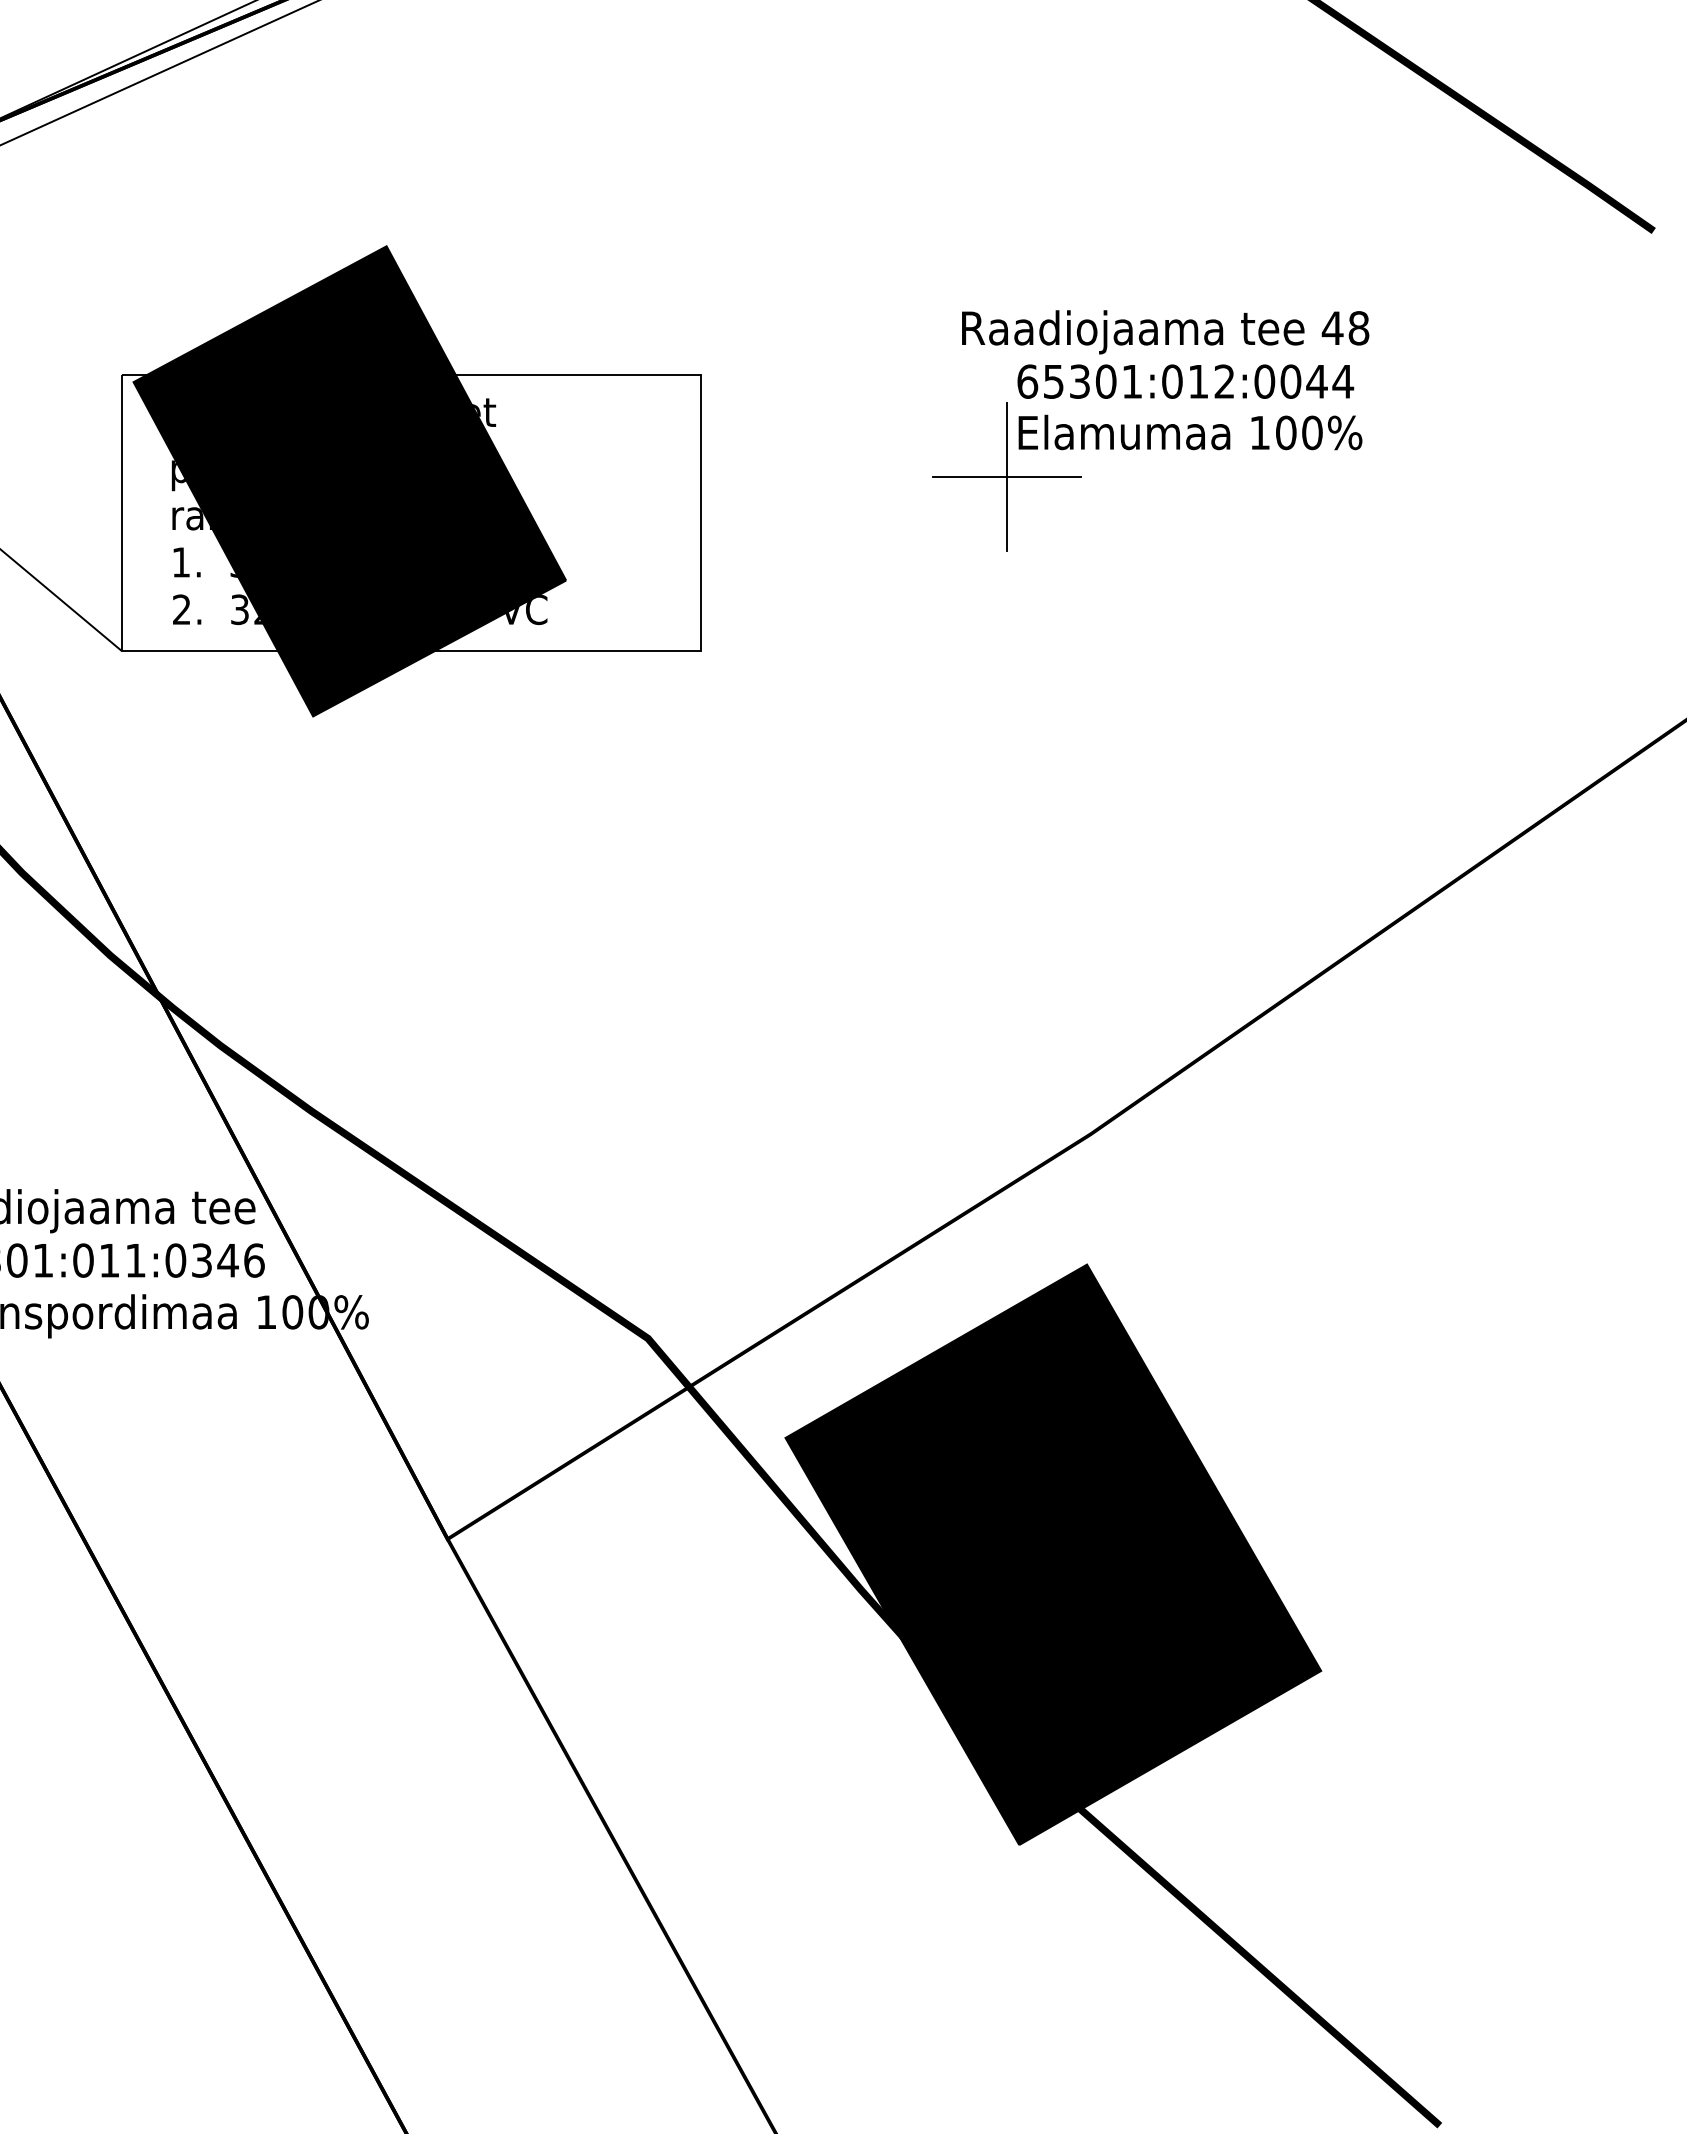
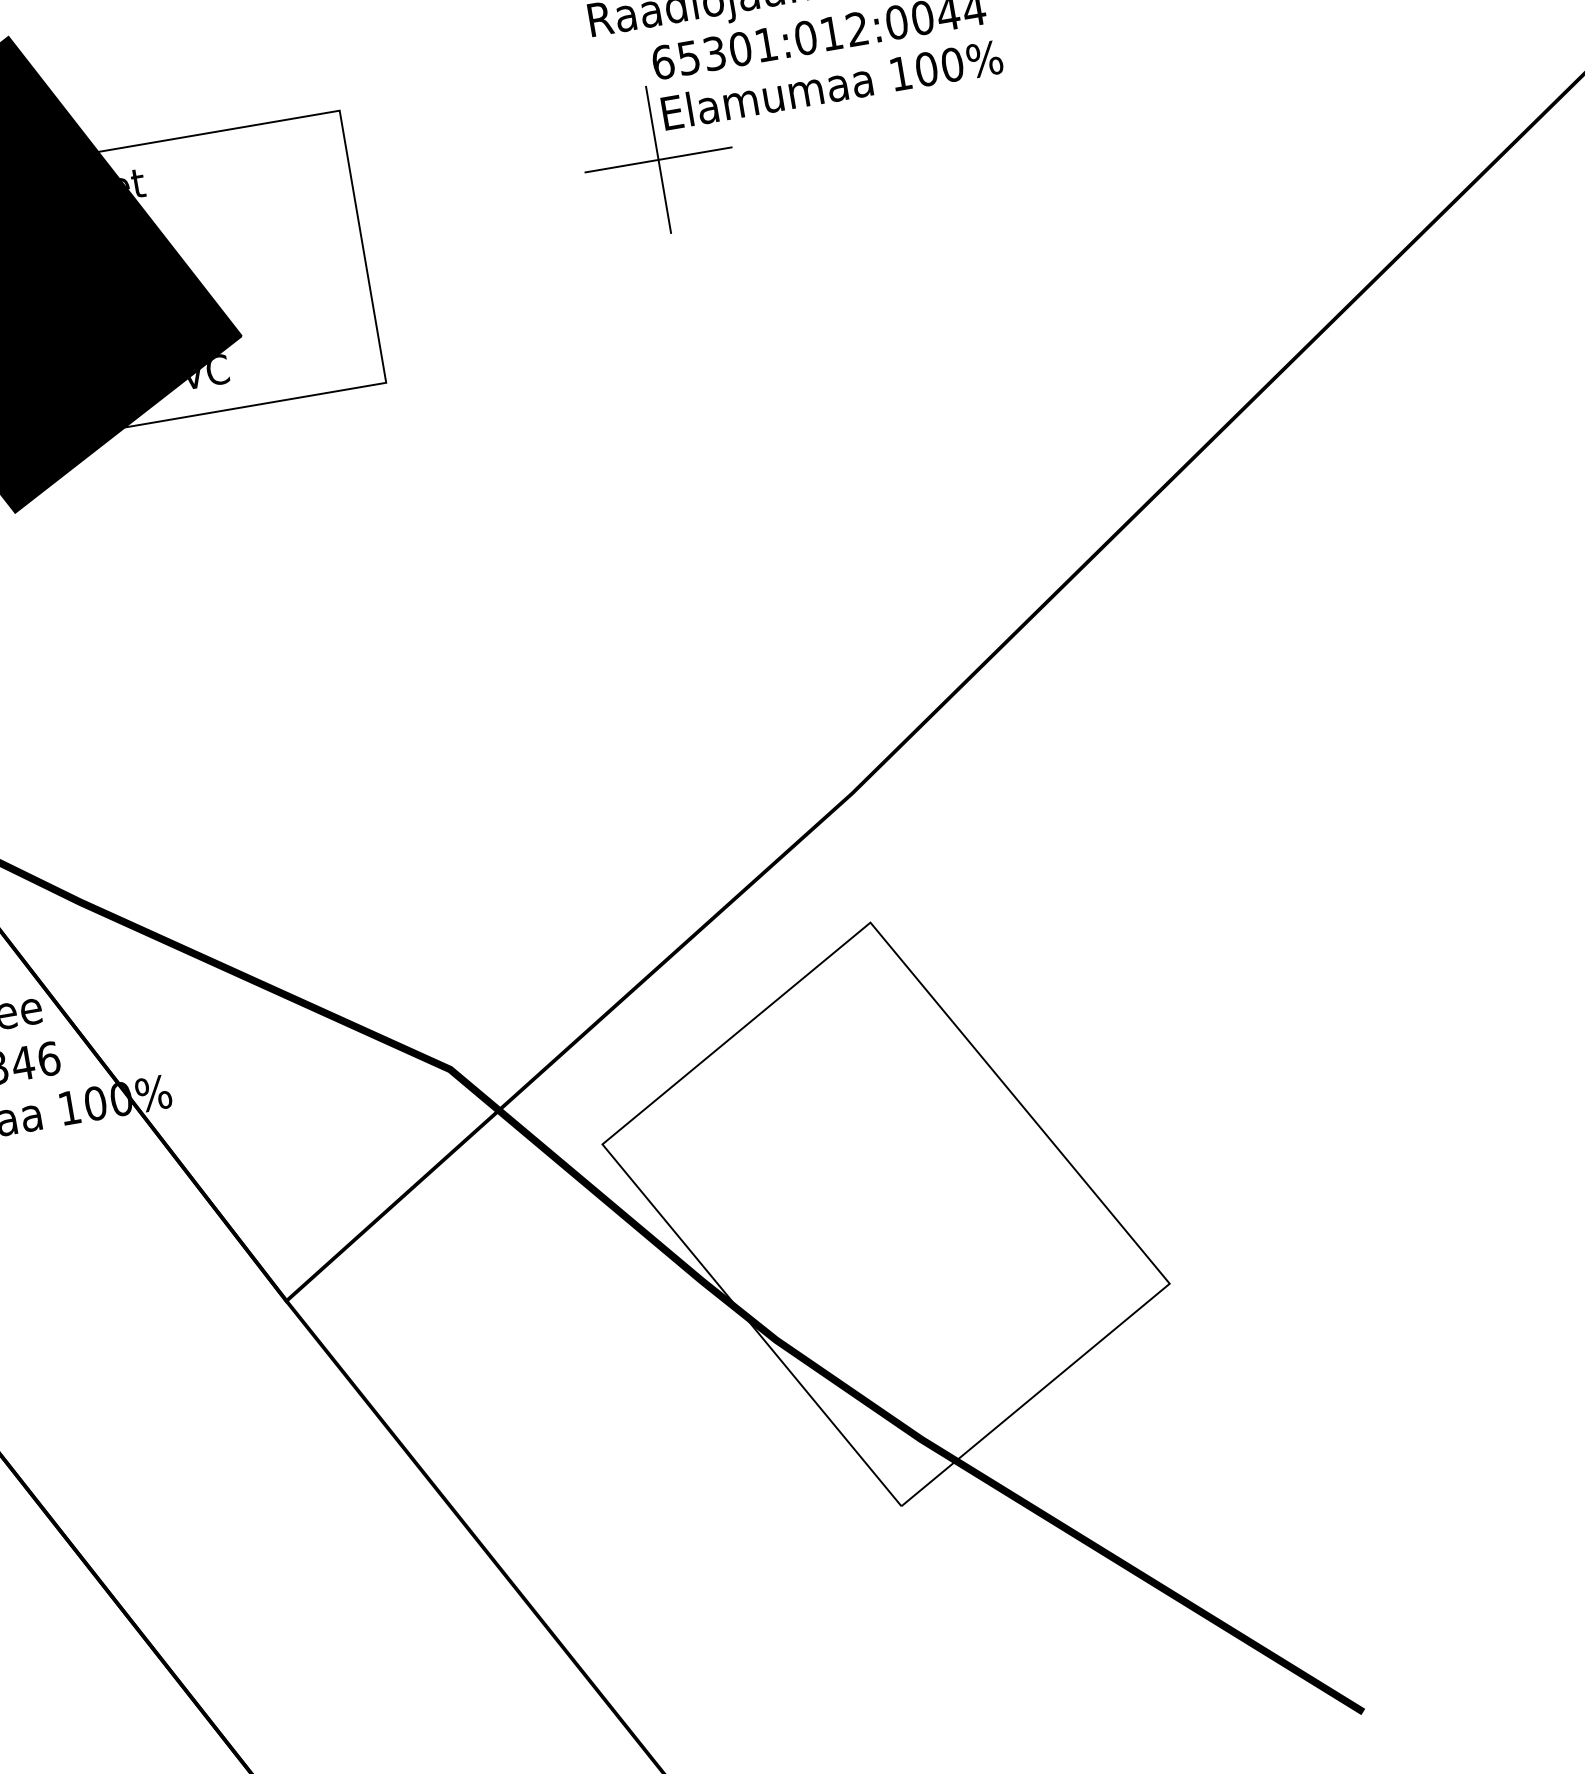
fill: (1053, 1554) -> (886, 1214), removed

